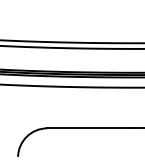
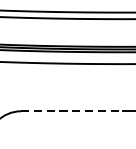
line: (91, 128) -> (72, 111), solid -> dashed

